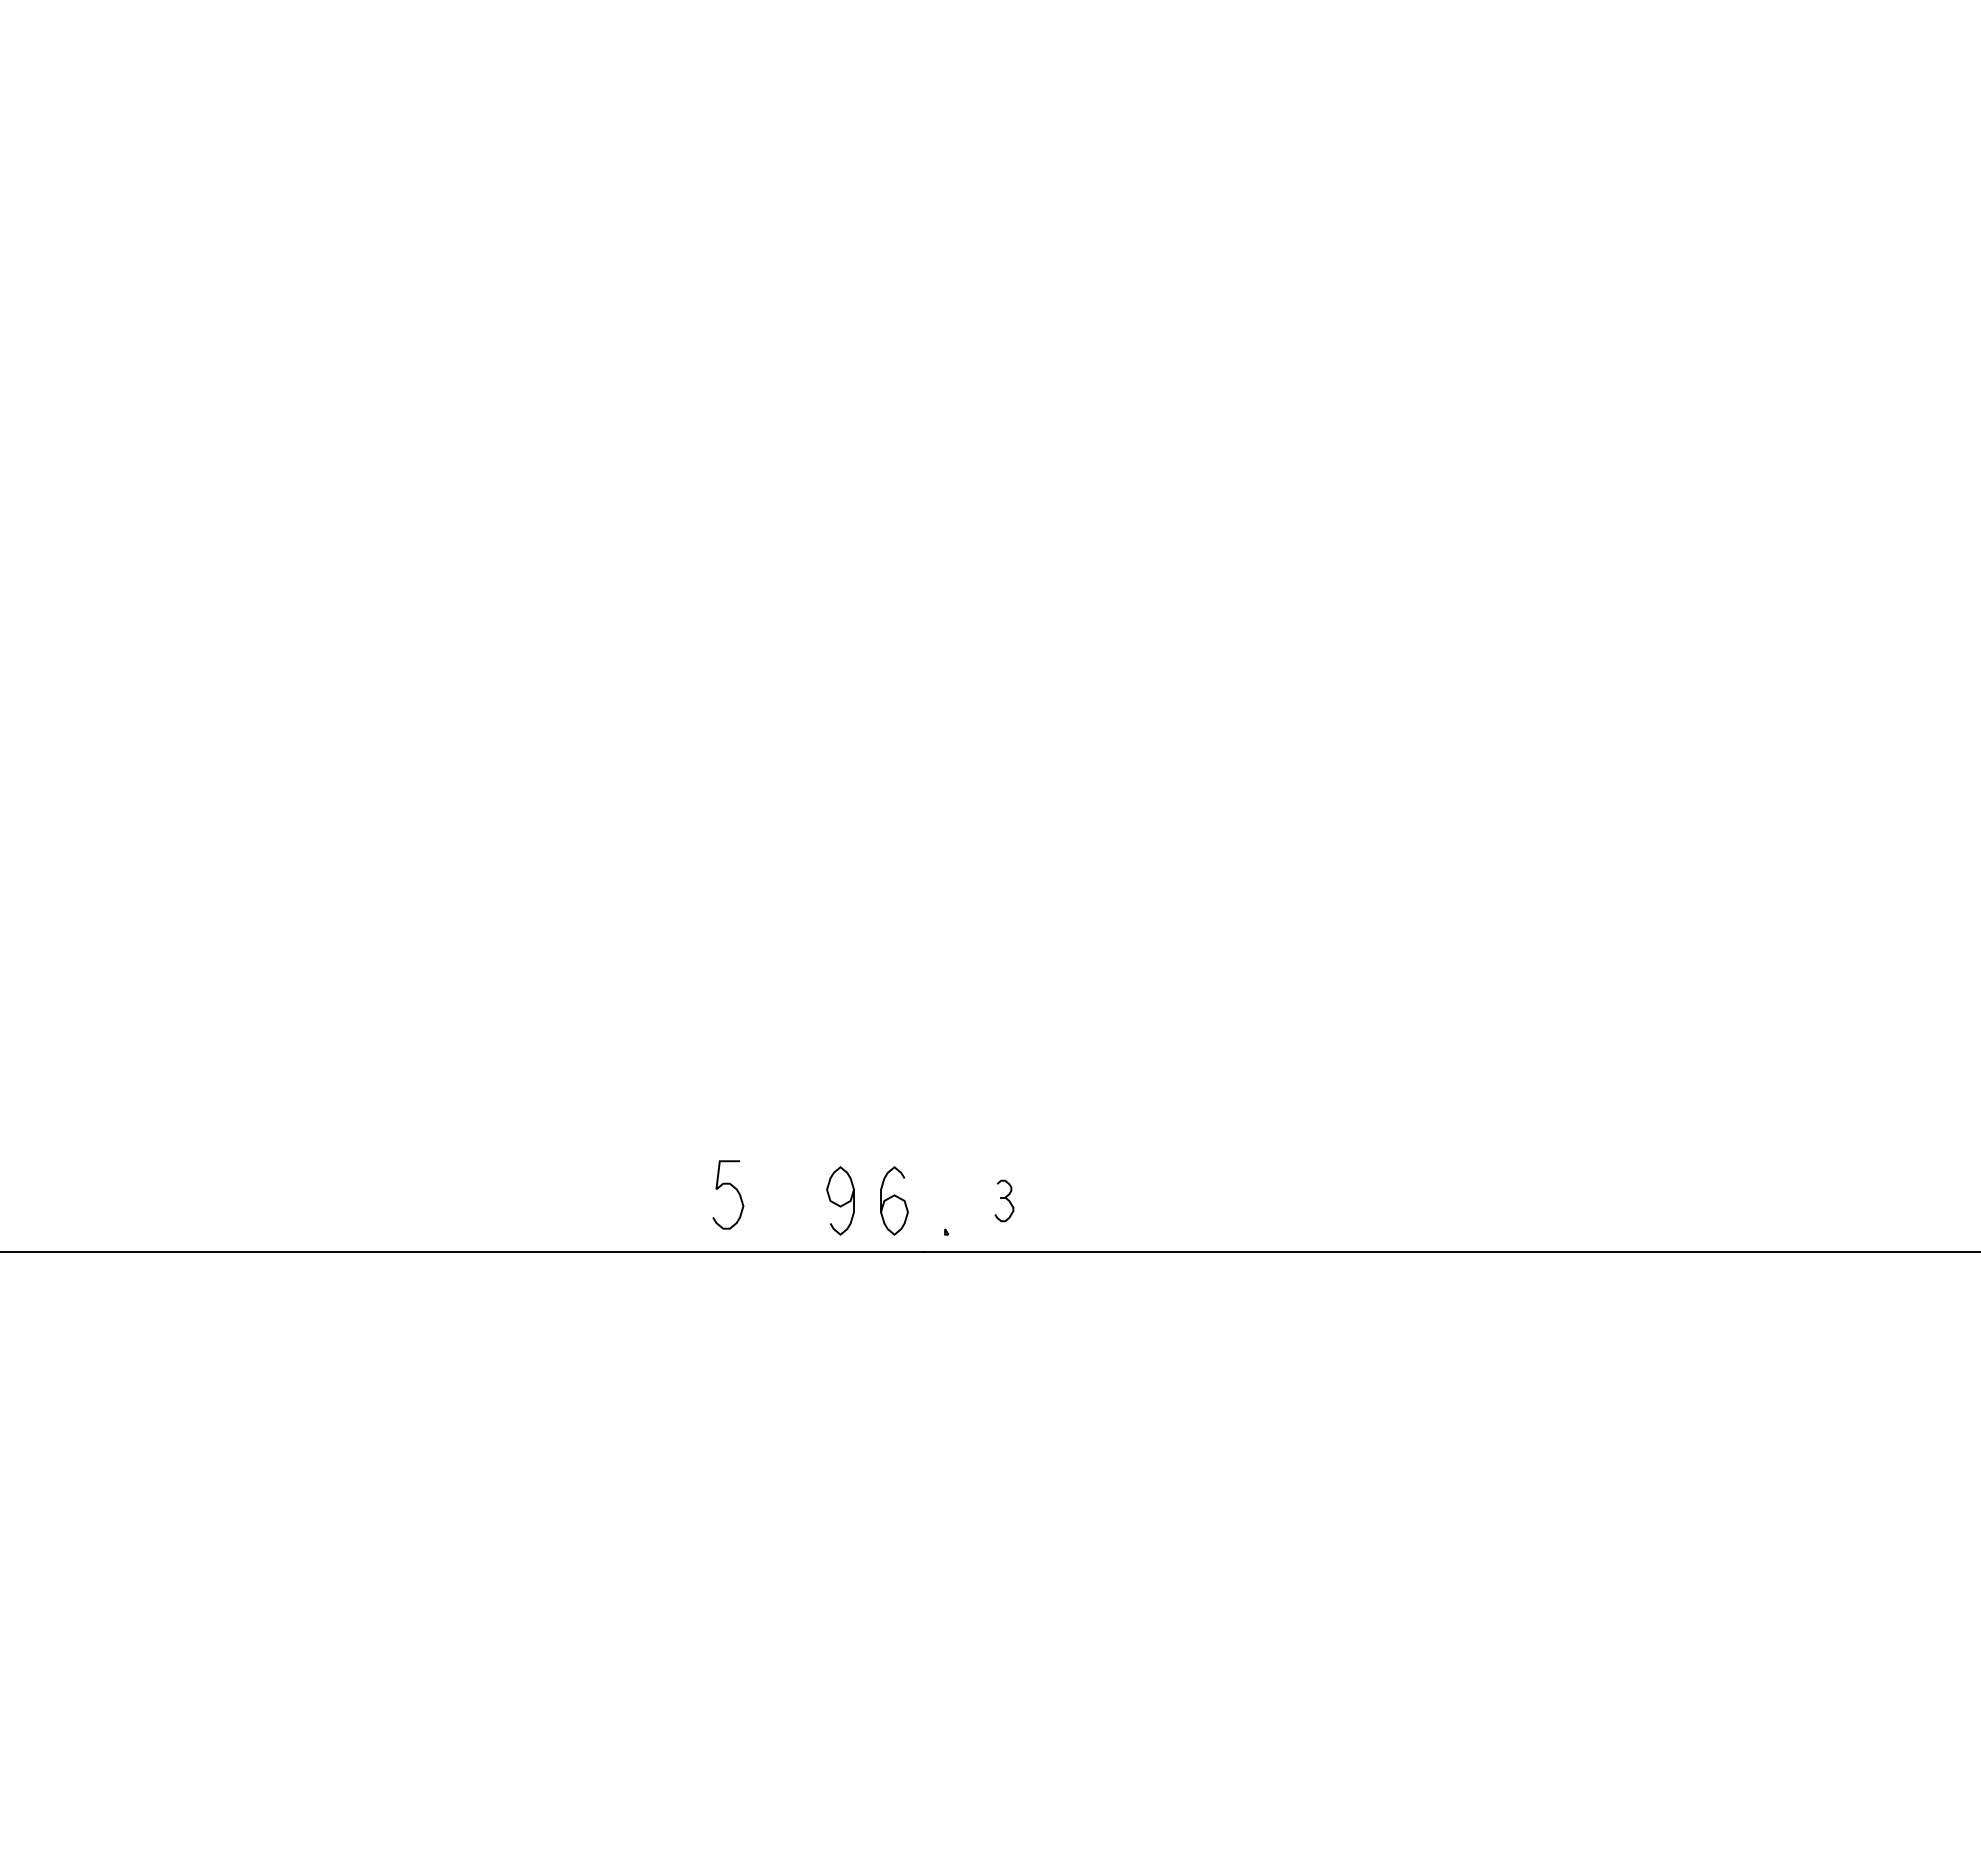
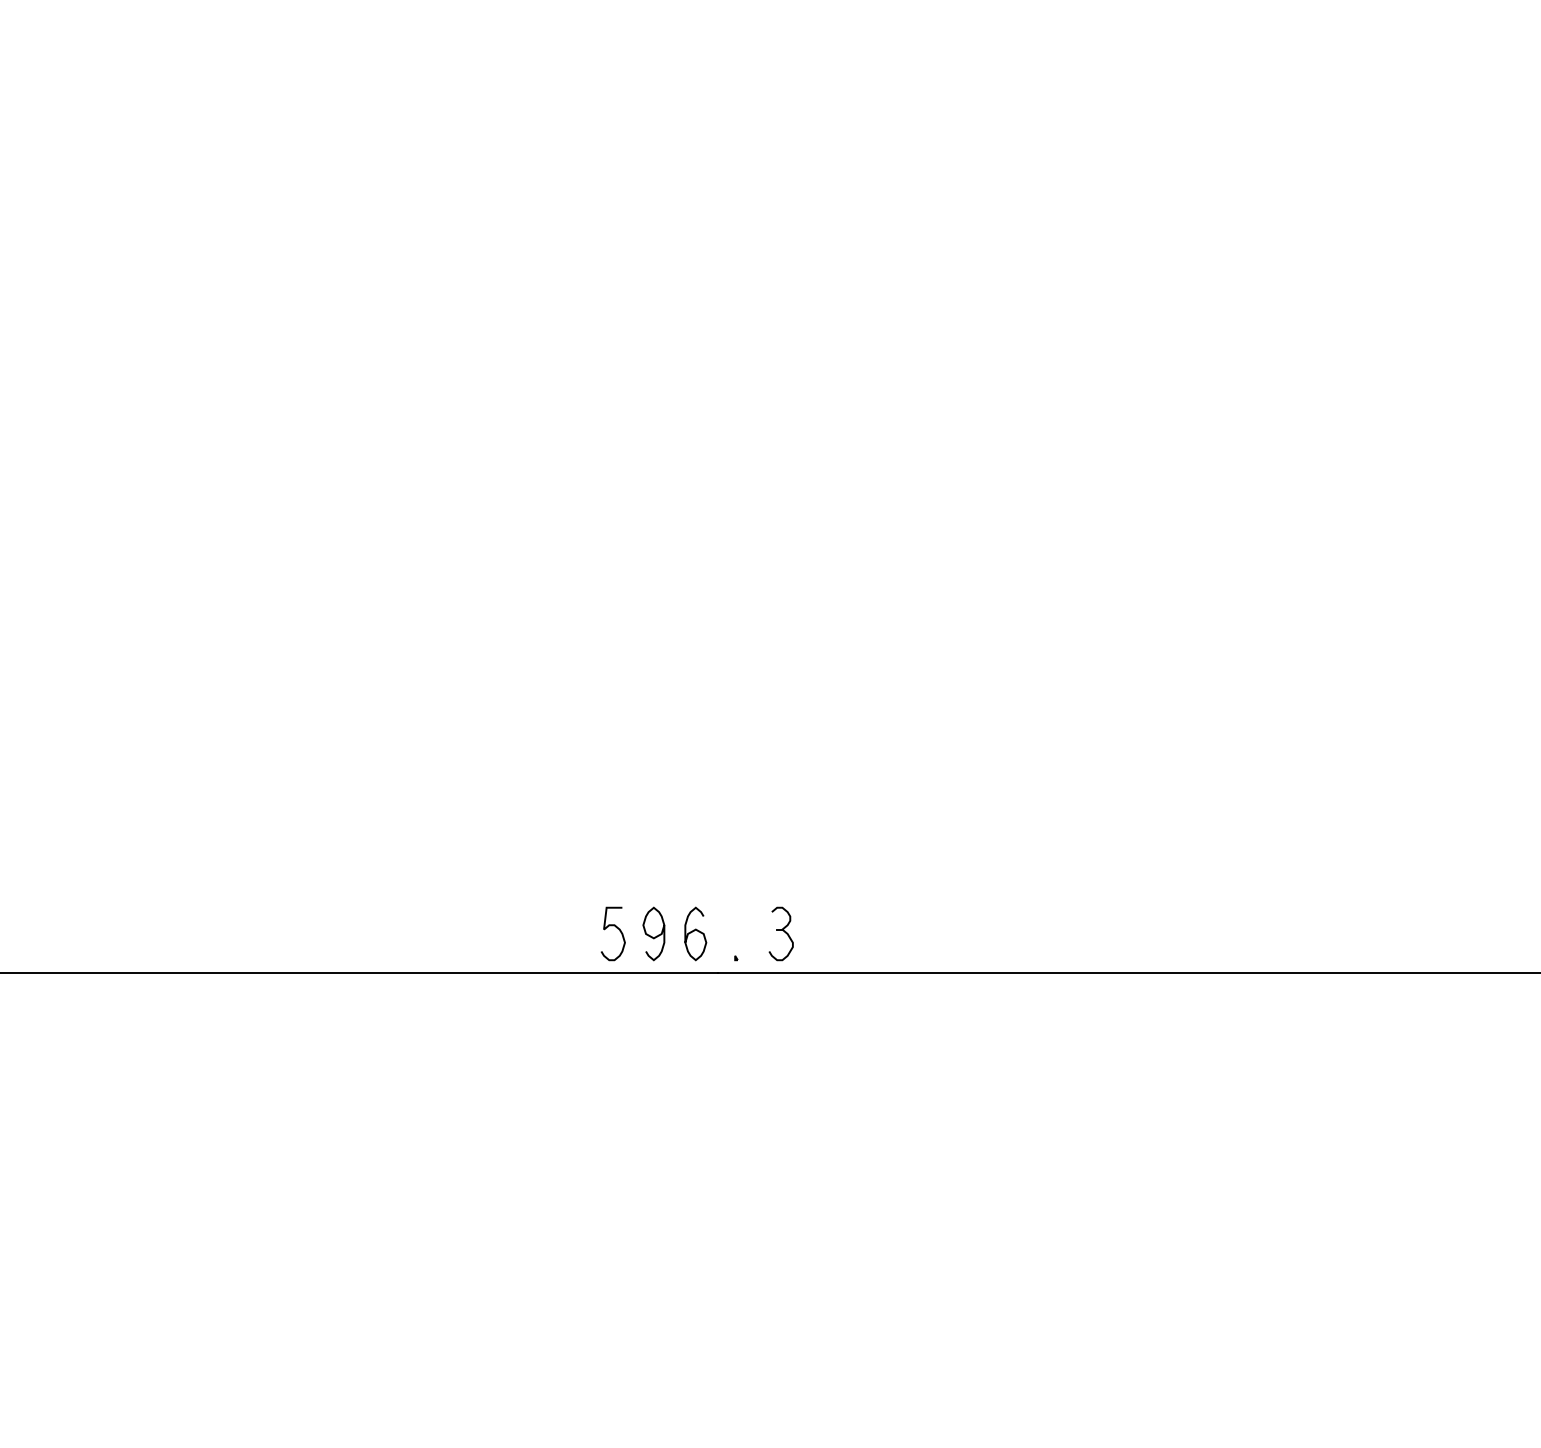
curve: (732, 1187) -> (616, 928), moved
part: (1004, 1200) -> (781, 933), size x1.67

